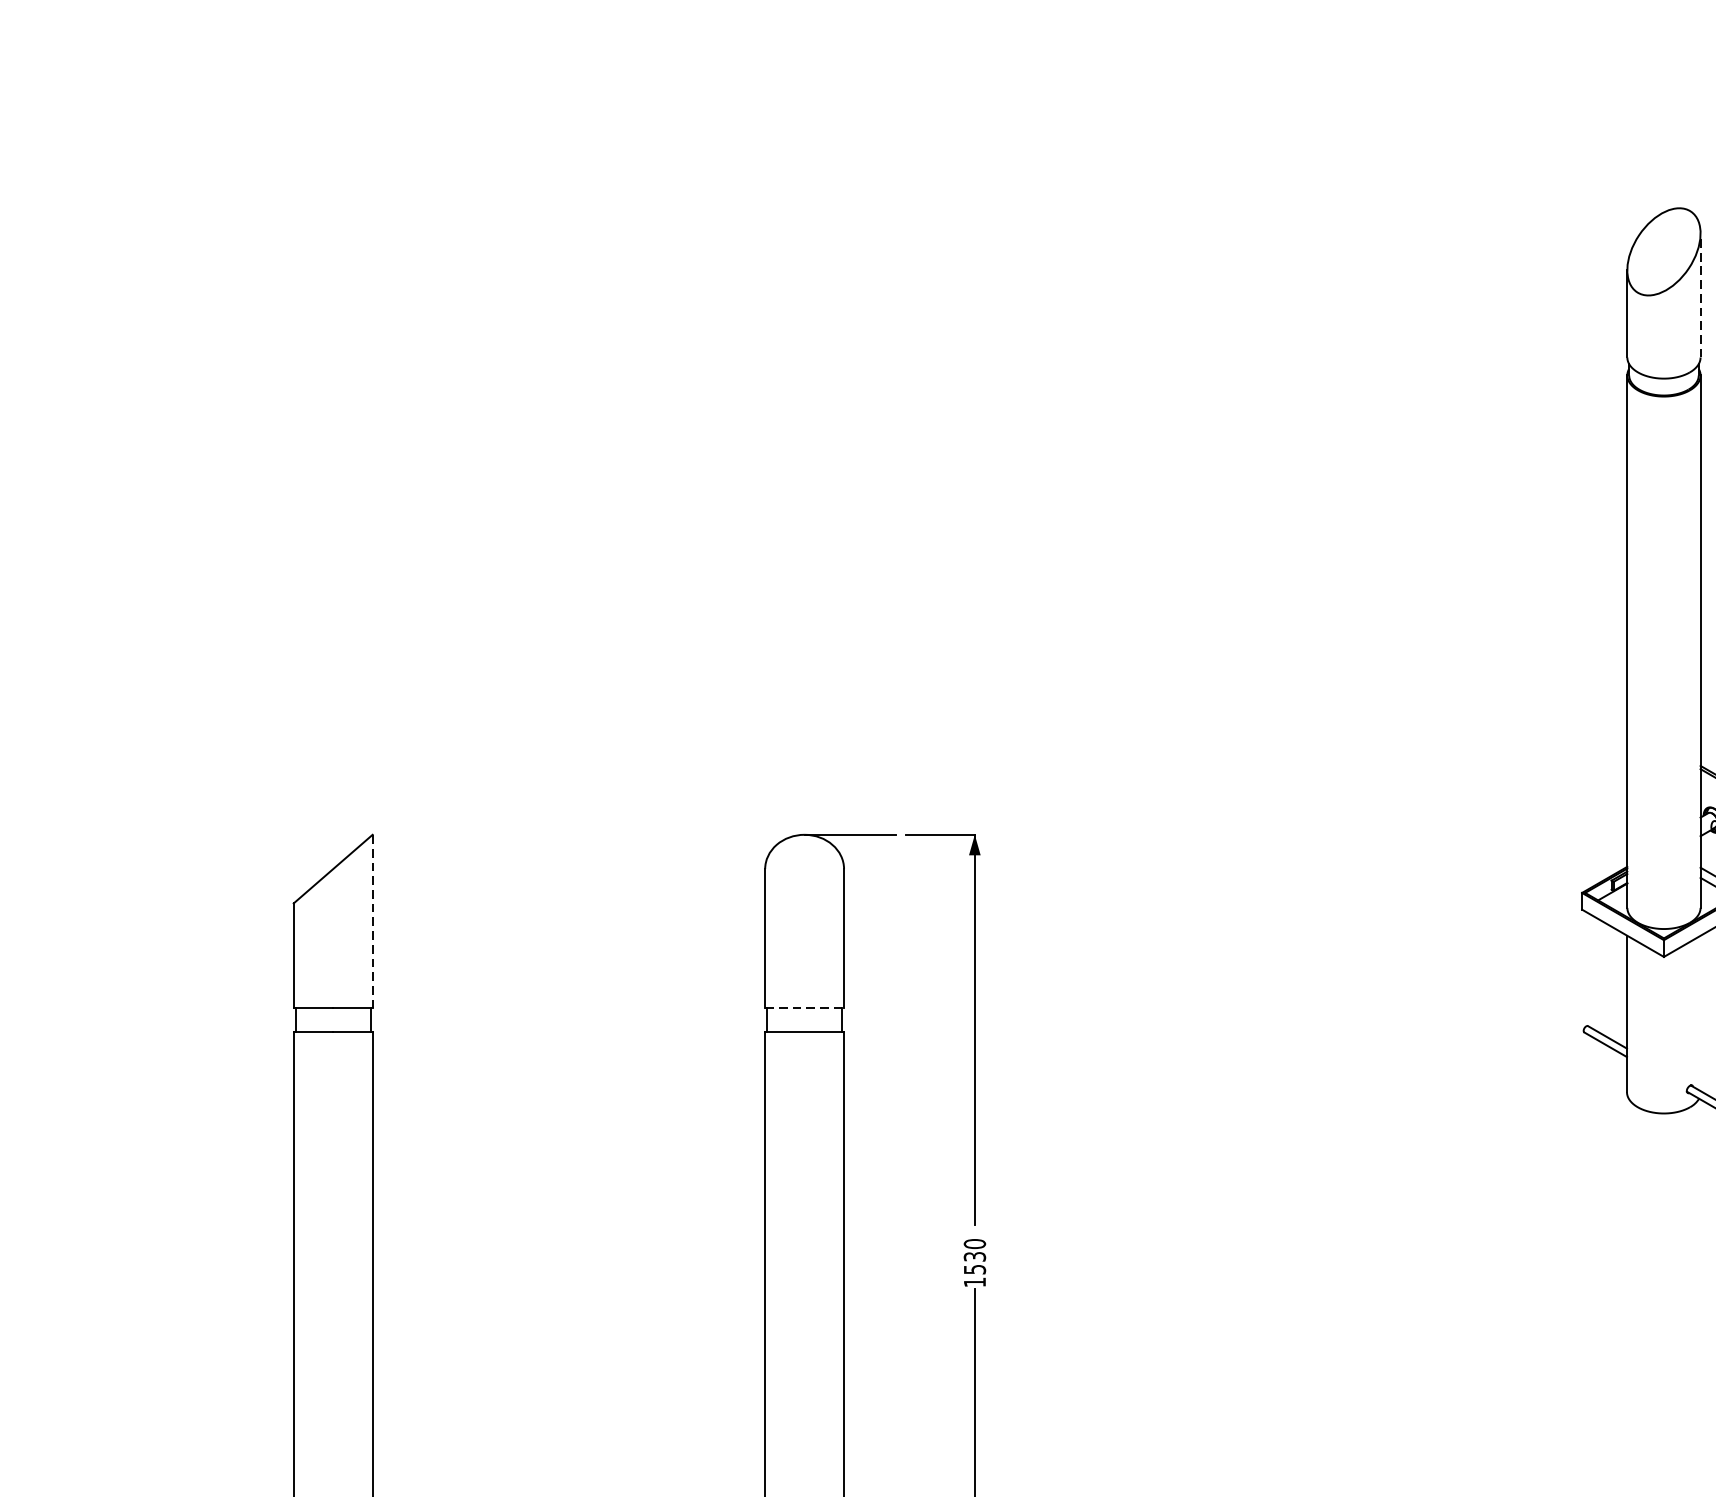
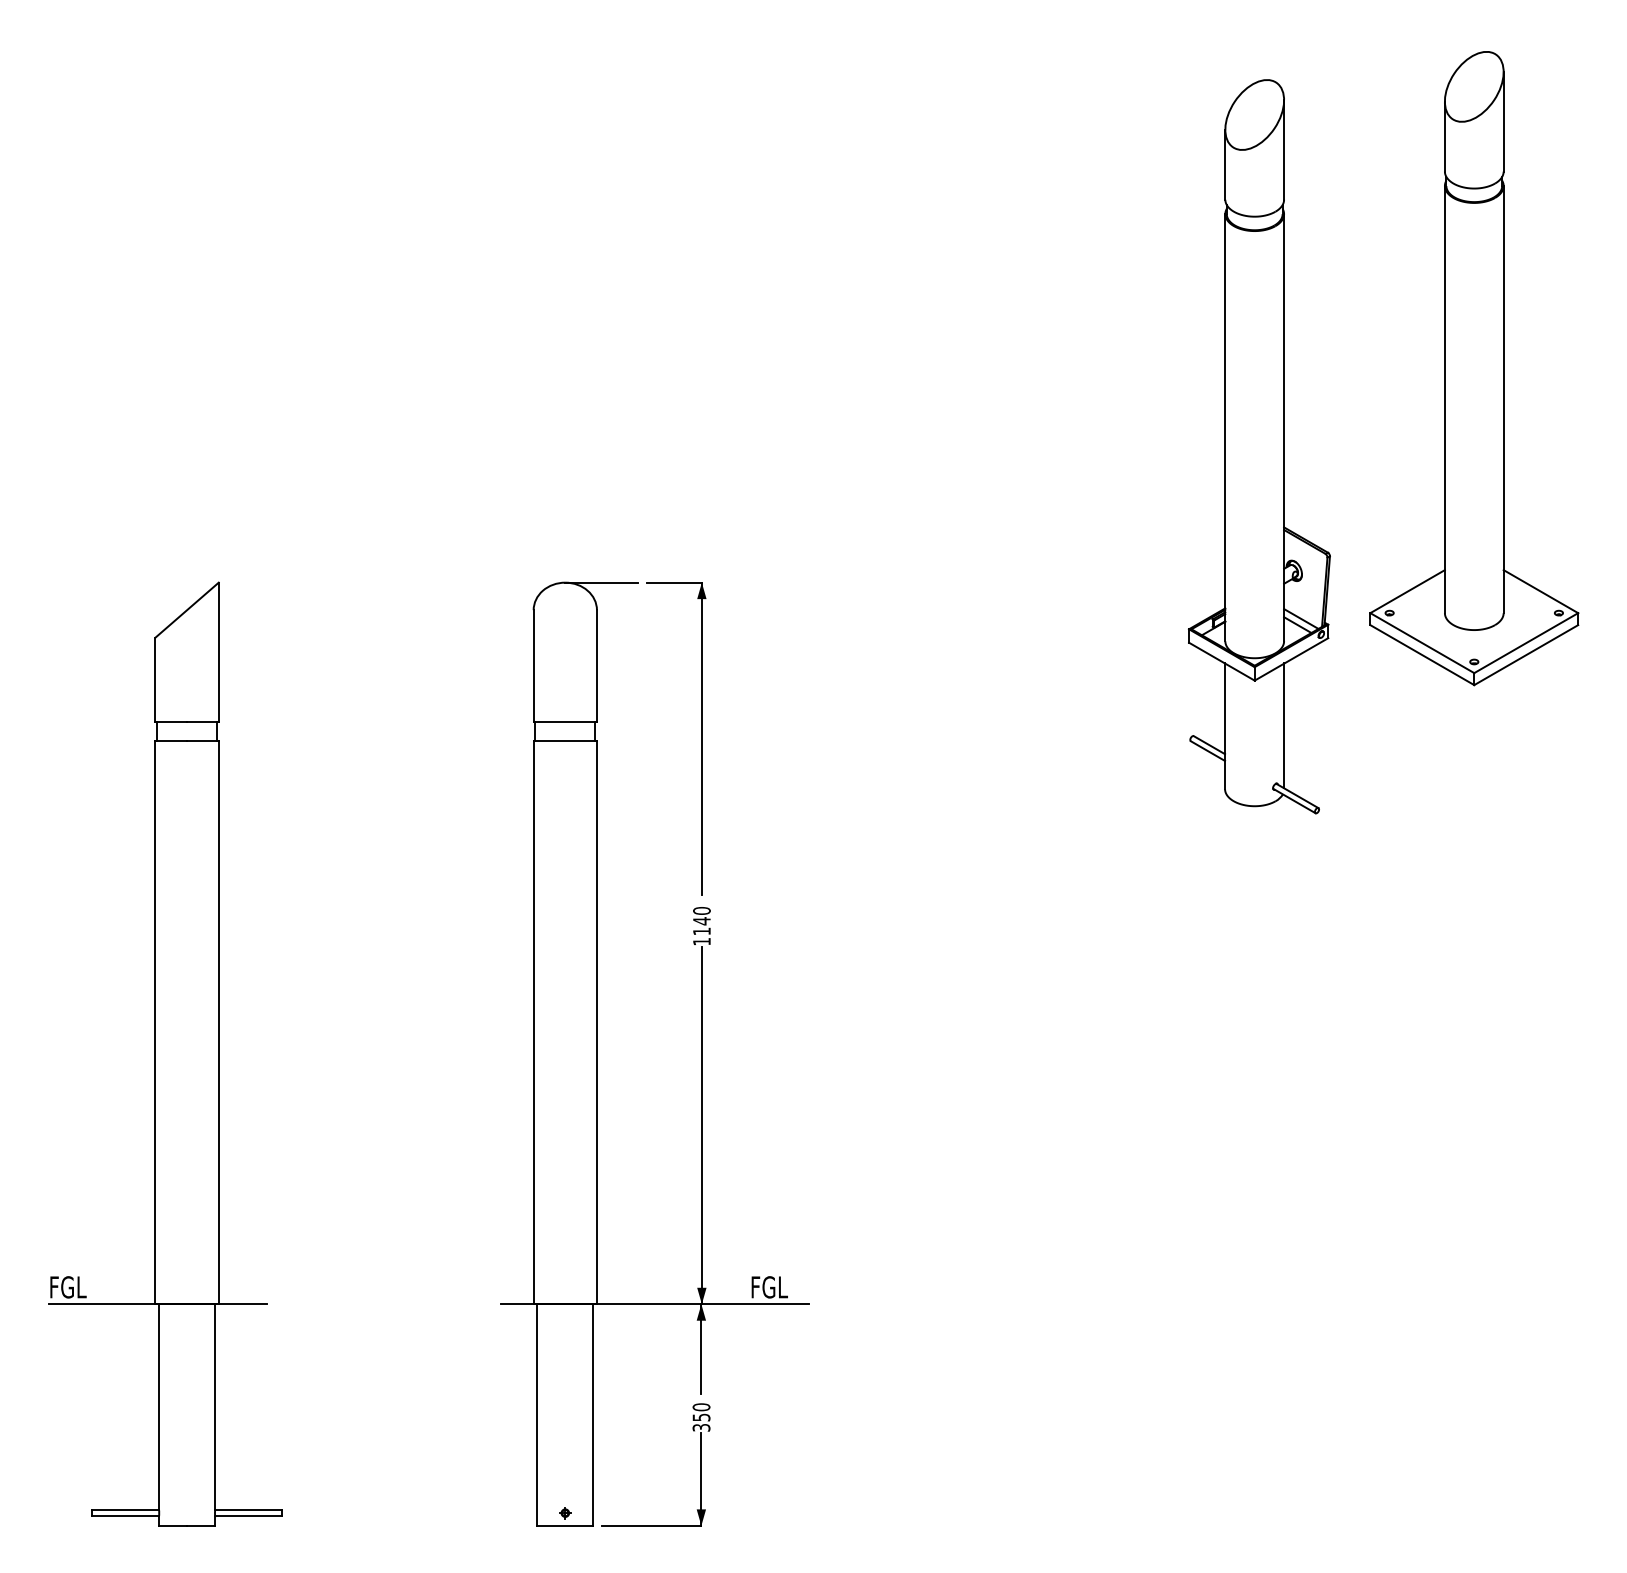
line: (1701, 296) -> (1284, 150), dashed -> solid
line: (372, 921) -> (218, 652), dashed -> solid
line: (804, 1007) -> (565, 721), dashed -> solid
line: (1701, 1012) -> (1284, 725), added
text: (974, 1263) -> (701, 926), 1530 -> 1140

